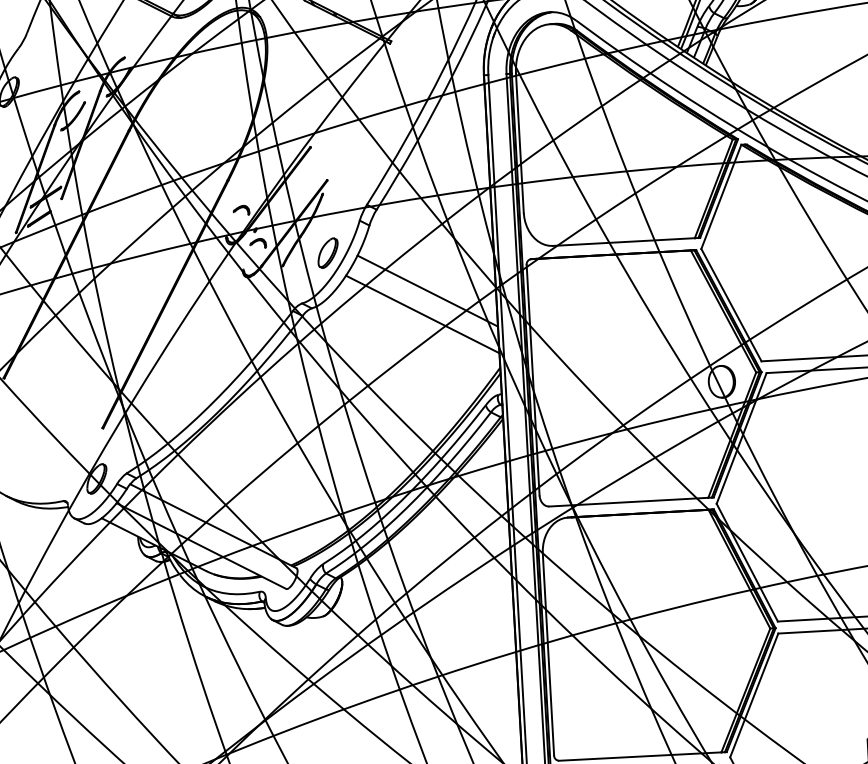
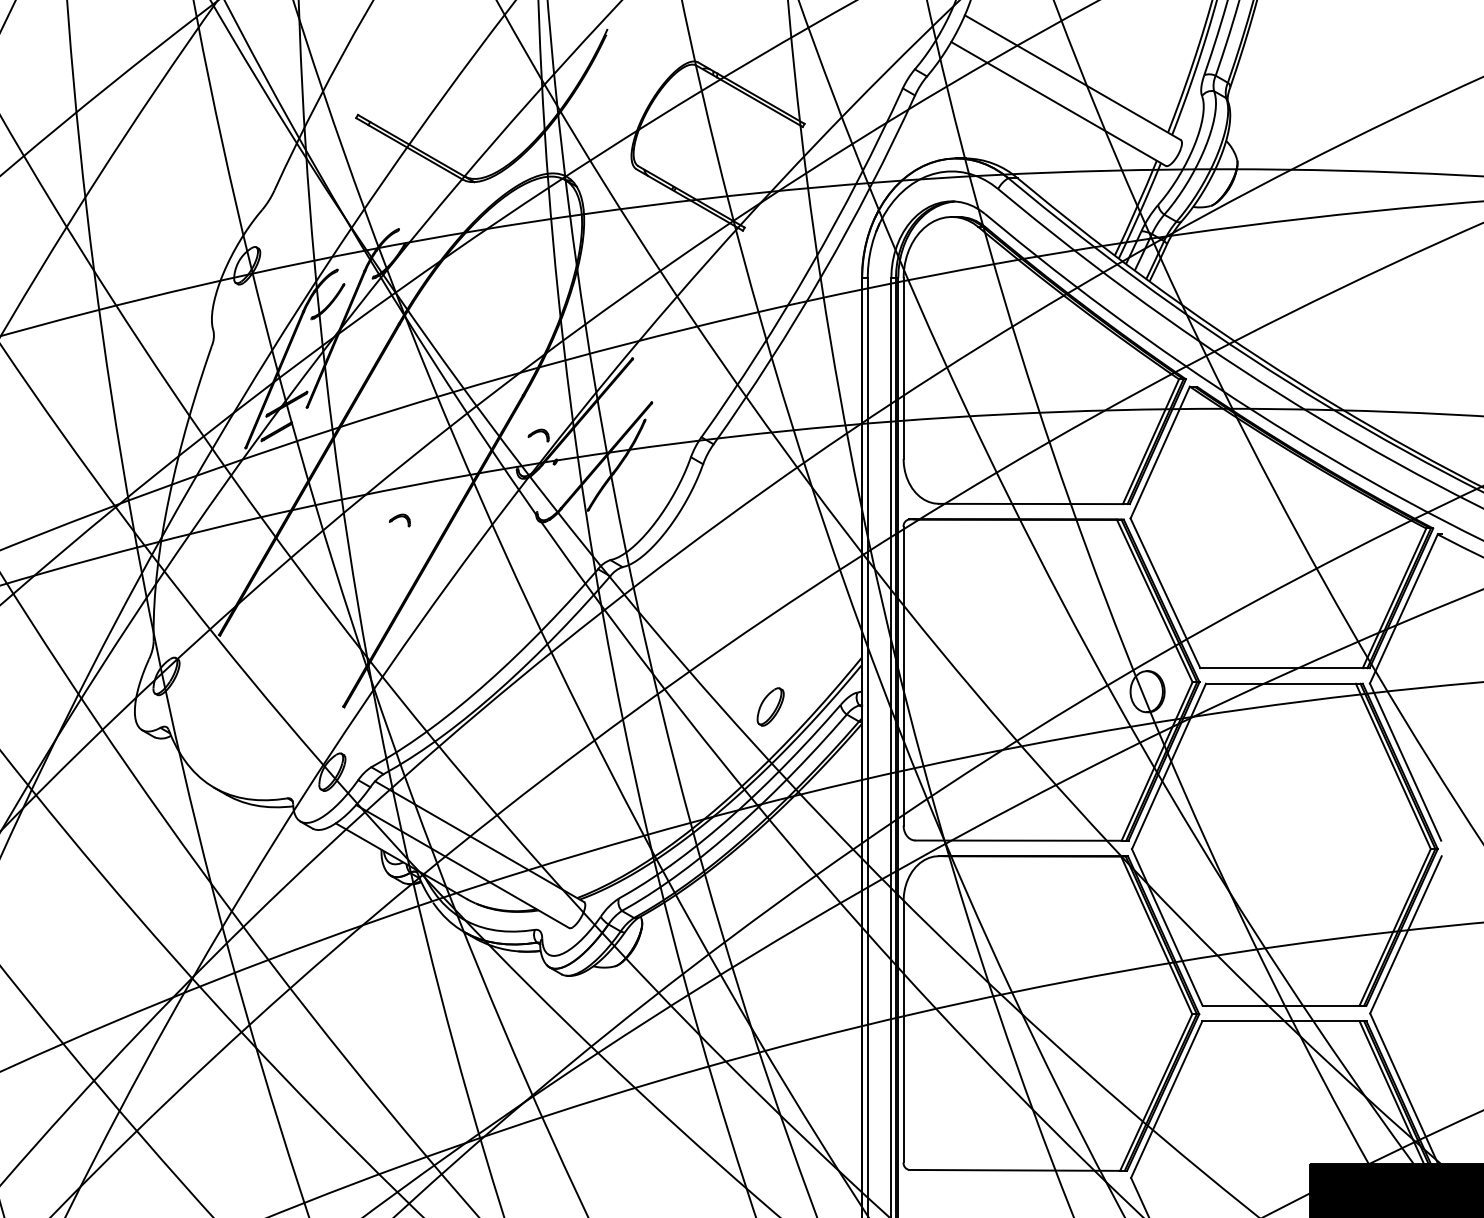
part: (257, 243) -> (399, 520), moved
part: (327, 252) -> (770, 706), moved
line: (427, 291) -> (773, 553), removed
line: (422, 314) -> (765, 582), removed

